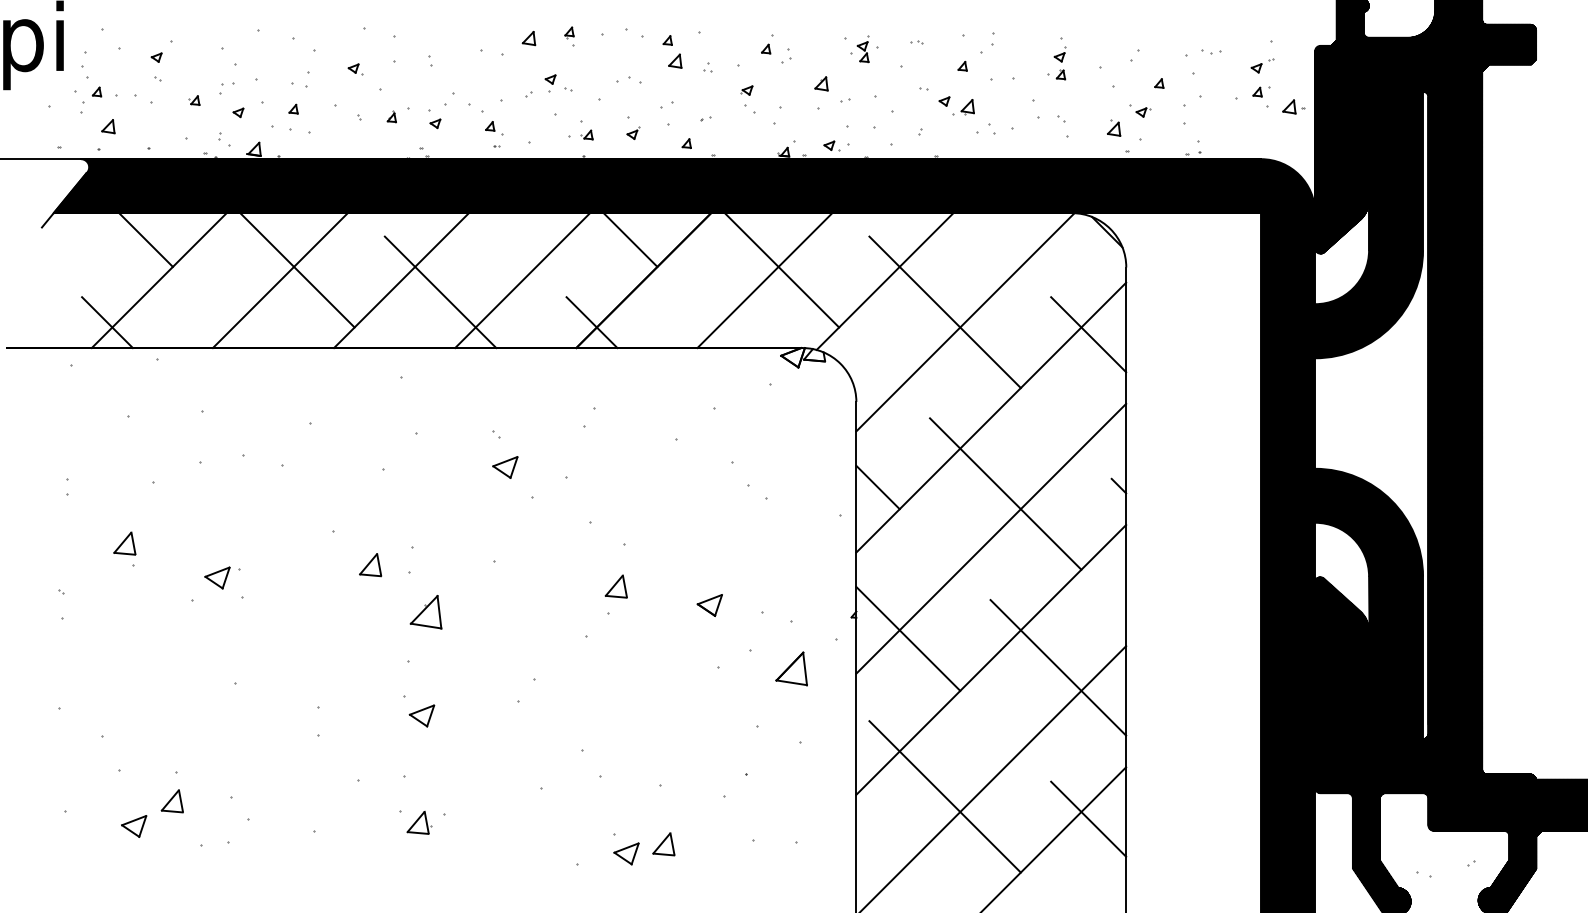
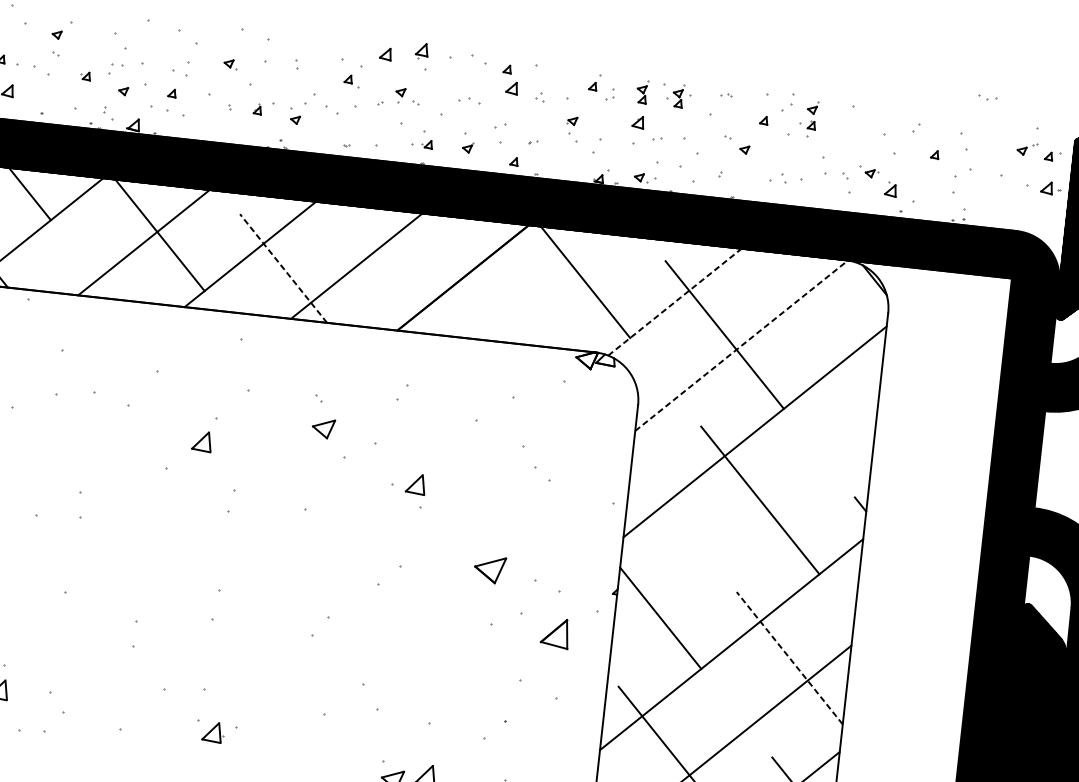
part: (569, 36) -> (421, 56), size x1.6
part: (821, 49) -> (641, 92), added
part: (1211, 51) -> (987, 97), moved
part: (1056, 63) -> (808, 115), moved
part: (1261, 91) -> (1052, 156), moved
part: (963, 107) -> (760, 156), removed
part: (1140, 110) -> (869, 171), moved
part: (494, 128) -> (352, 81), moved
line: (630, 239) -> (455, 240), removed
line: (764, 280) -> (569, 289), removed
line: (885, 281) -> (675, 302), solid -> dashed
line: (440, 292) -> (283, 268), solid -> dashed
line: (965, 321) -> (741, 345), solid -> dashed
line: (591, 322) -> (413, 309), removed
line: (1088, 334) -> (848, 368), removed
line: (877, 487) -> (648, 482), removed
line: (991, 538) -> (743, 538), removed
part: (370, 565) -> (202, 441), moved
part: (217, 577) -> (59, 497), removed
part: (615, 586) -> (415, 484), moved
part: (709, 605) -> (489, 569), size x1.4
part: (425, 612) -> (239, 548), removed
line: (1058, 667) -> (789, 657), solid -> dashed
part: (421, 715) -> (225, 638), removed

